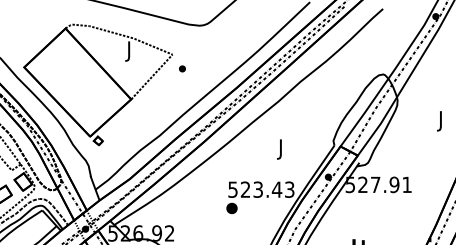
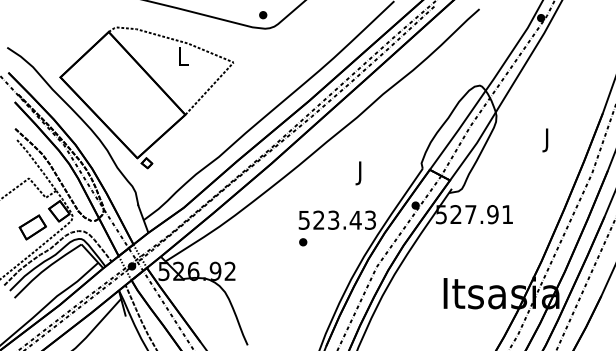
text: (129, 51) -> (183, 58), J -> L
part: (182, 69) -> (263, 15), moved
part: (232, 208) -> (303, 242), size x0.62

